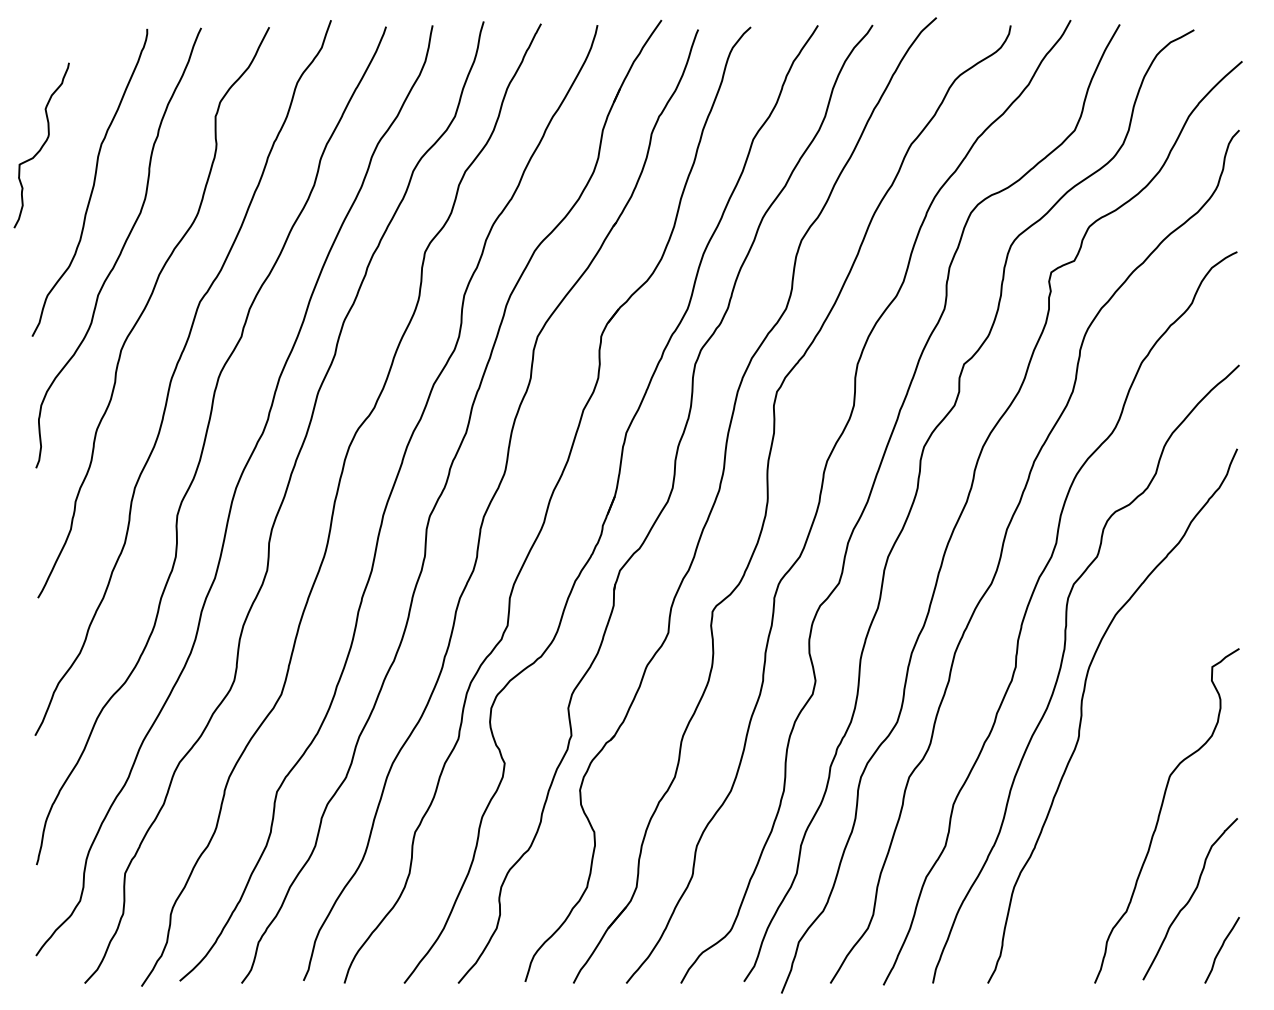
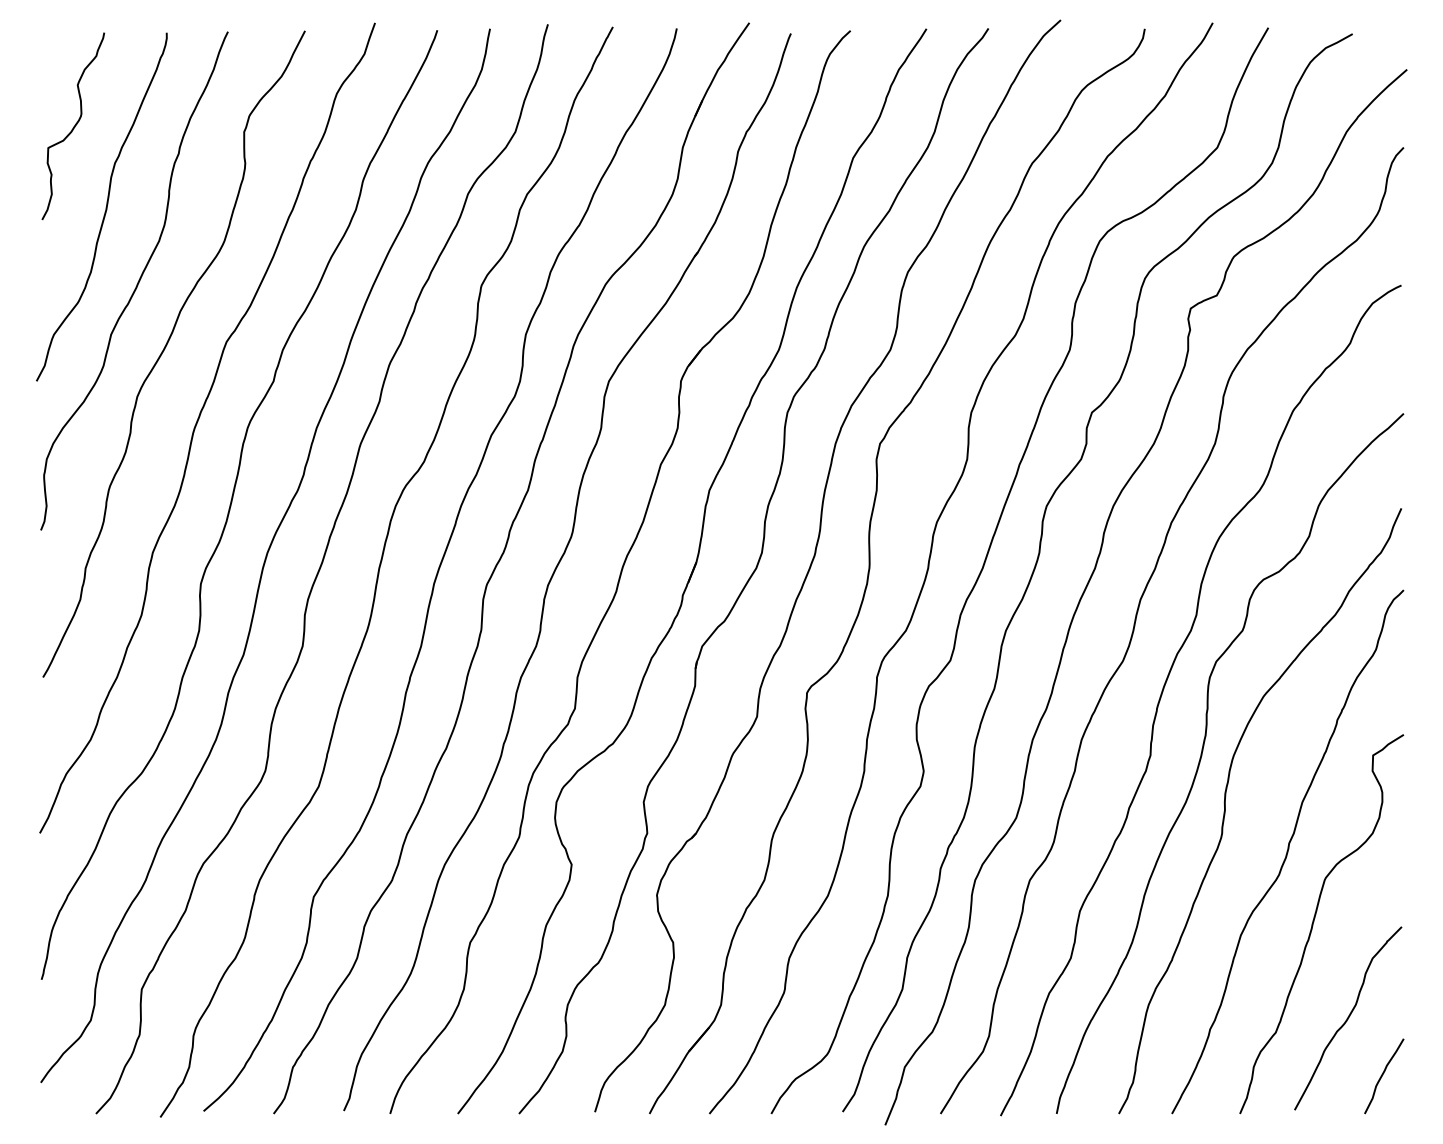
curve: (41, 145) -> (73, 126), moved
curve: (1136, 751) -> (1287, 851), added

